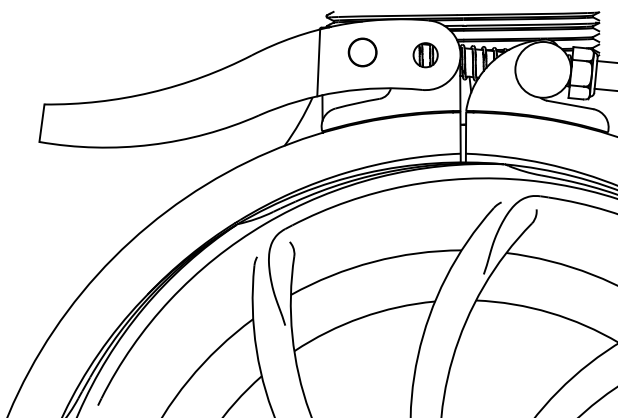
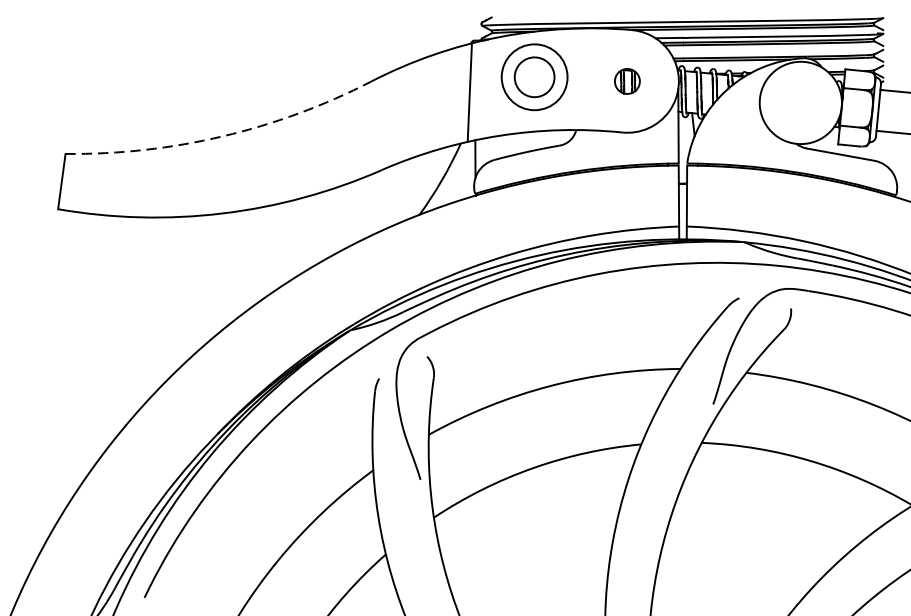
circle: (362, 52) -> (534, 77), size x1.6
part: (425, 55) -> (627, 81), size x0.7
arc: (151, 92) -> (223, 136), solid -> dashed

